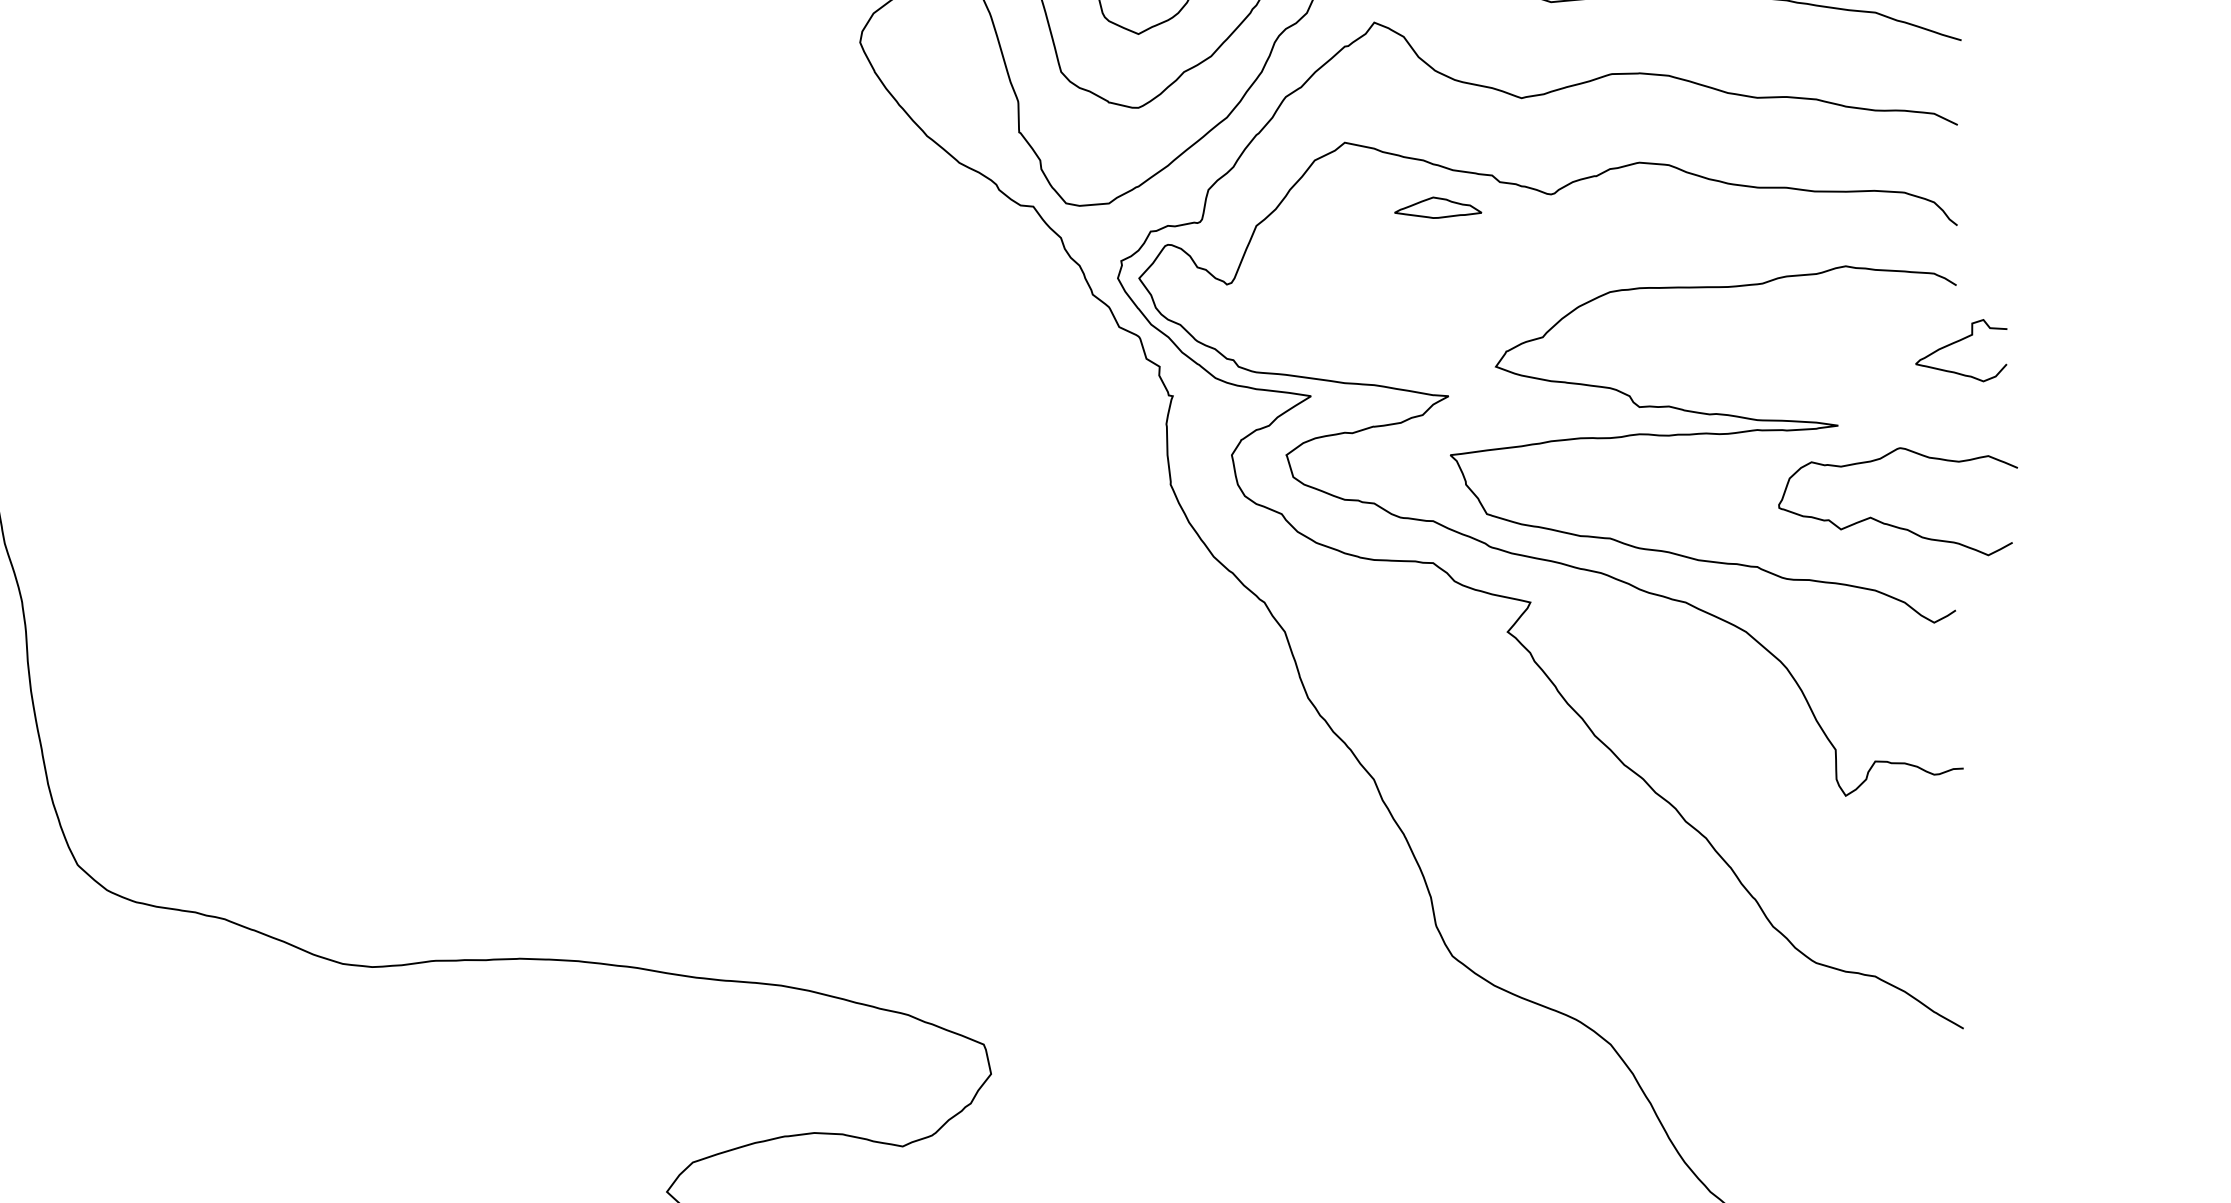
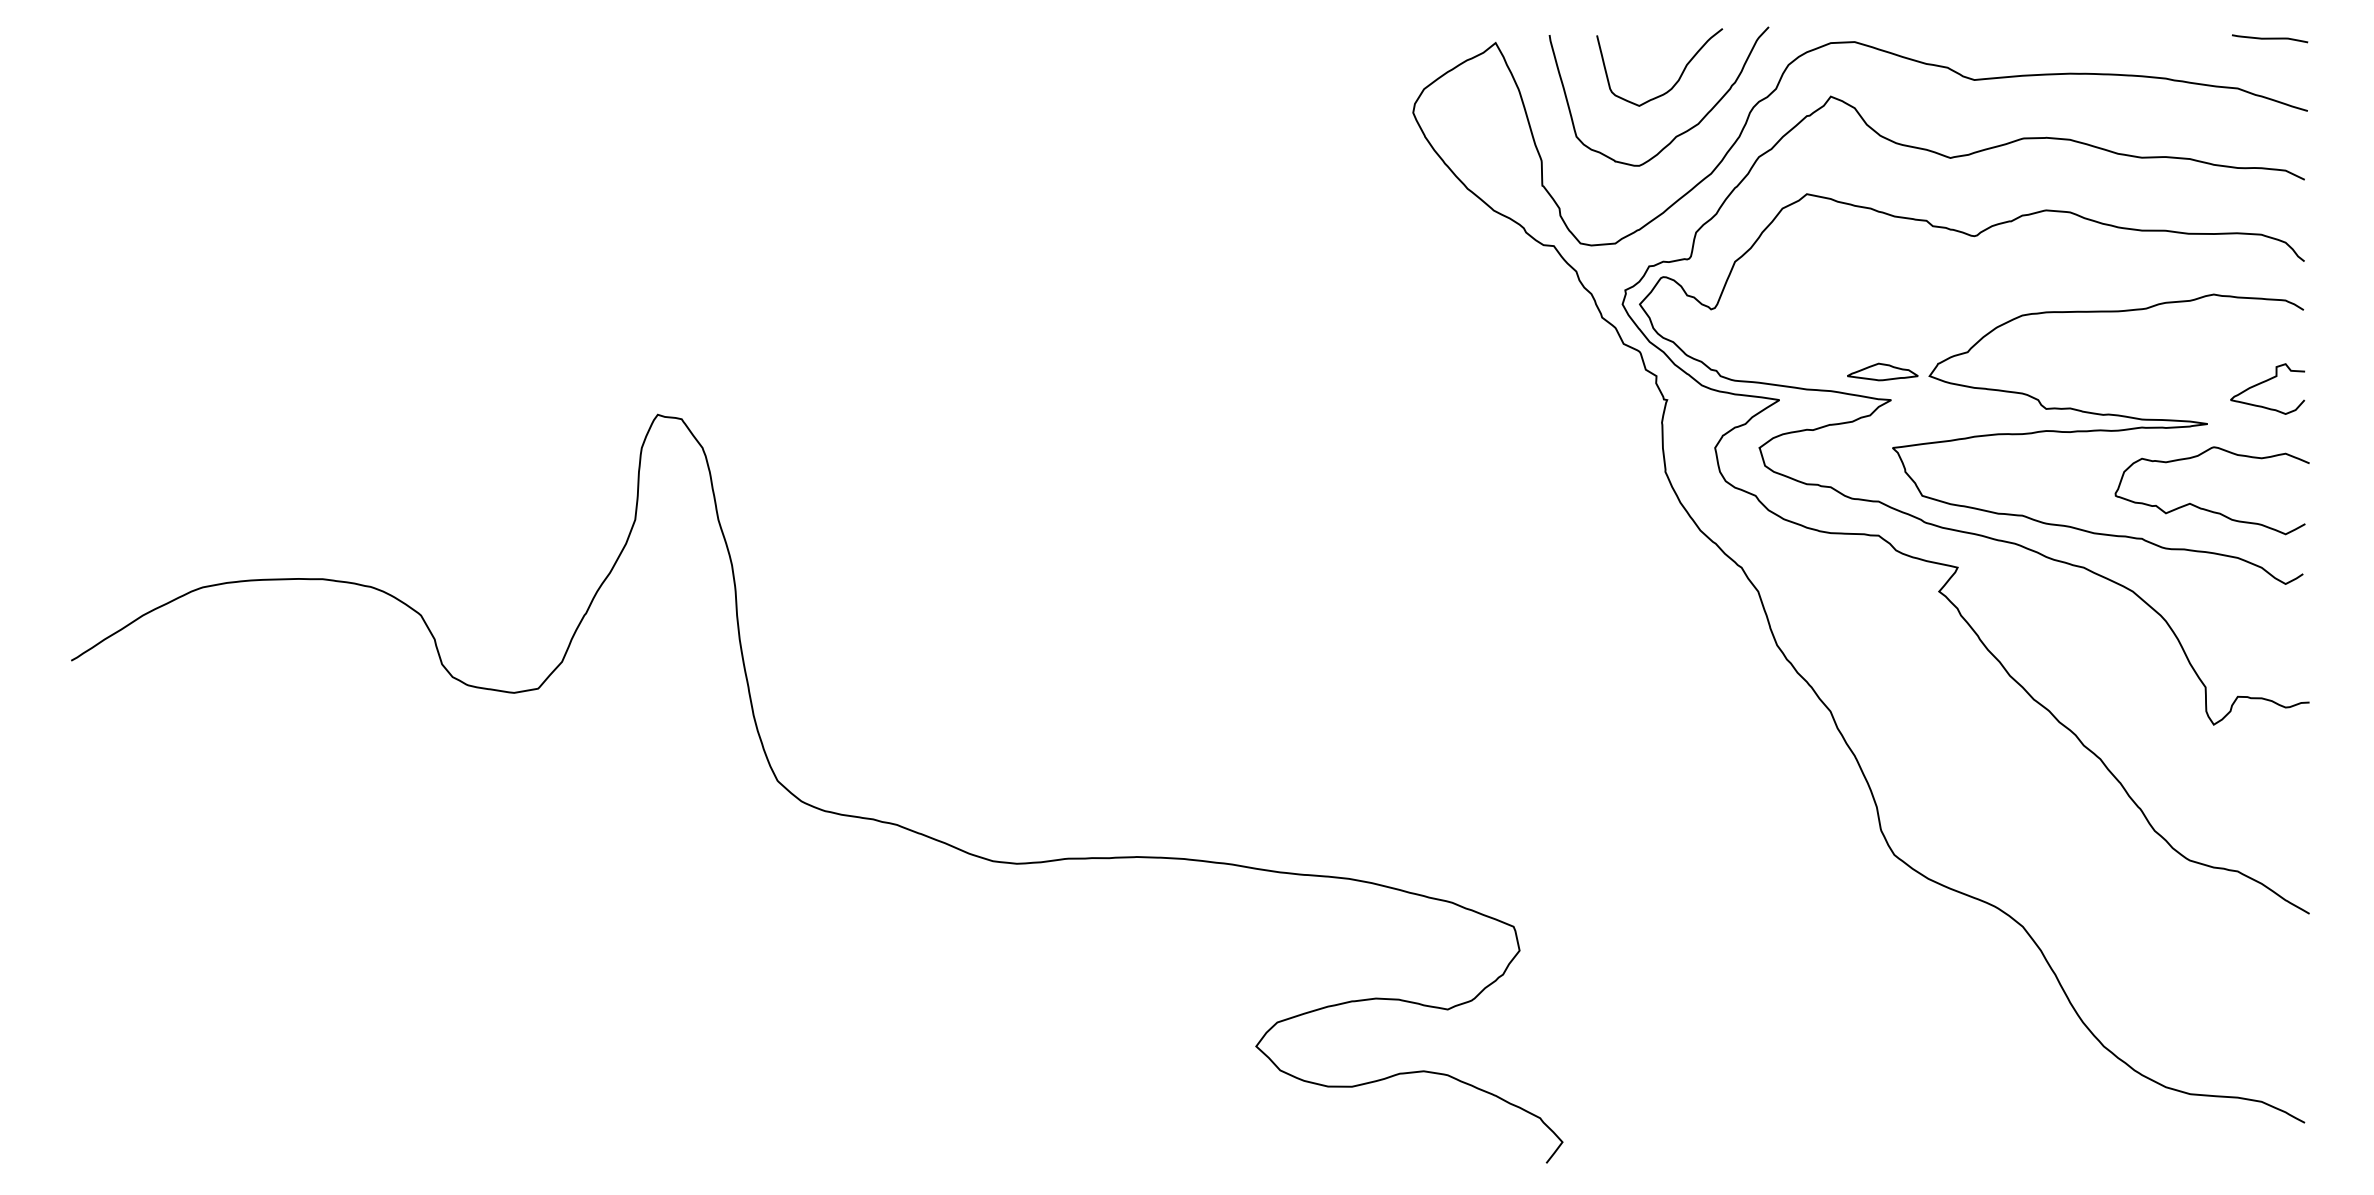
part: (1437, 207) -> (1882, 371), moved
curve: (1958, 342) -> (2265, 382), moved
curve: (1889, 523) -> (2205, 508), moved

